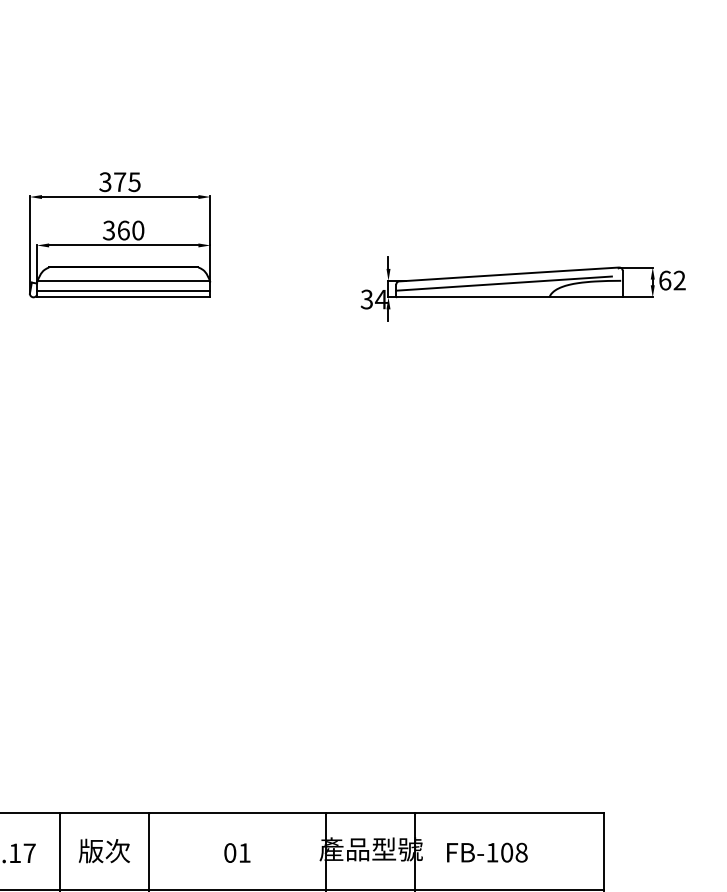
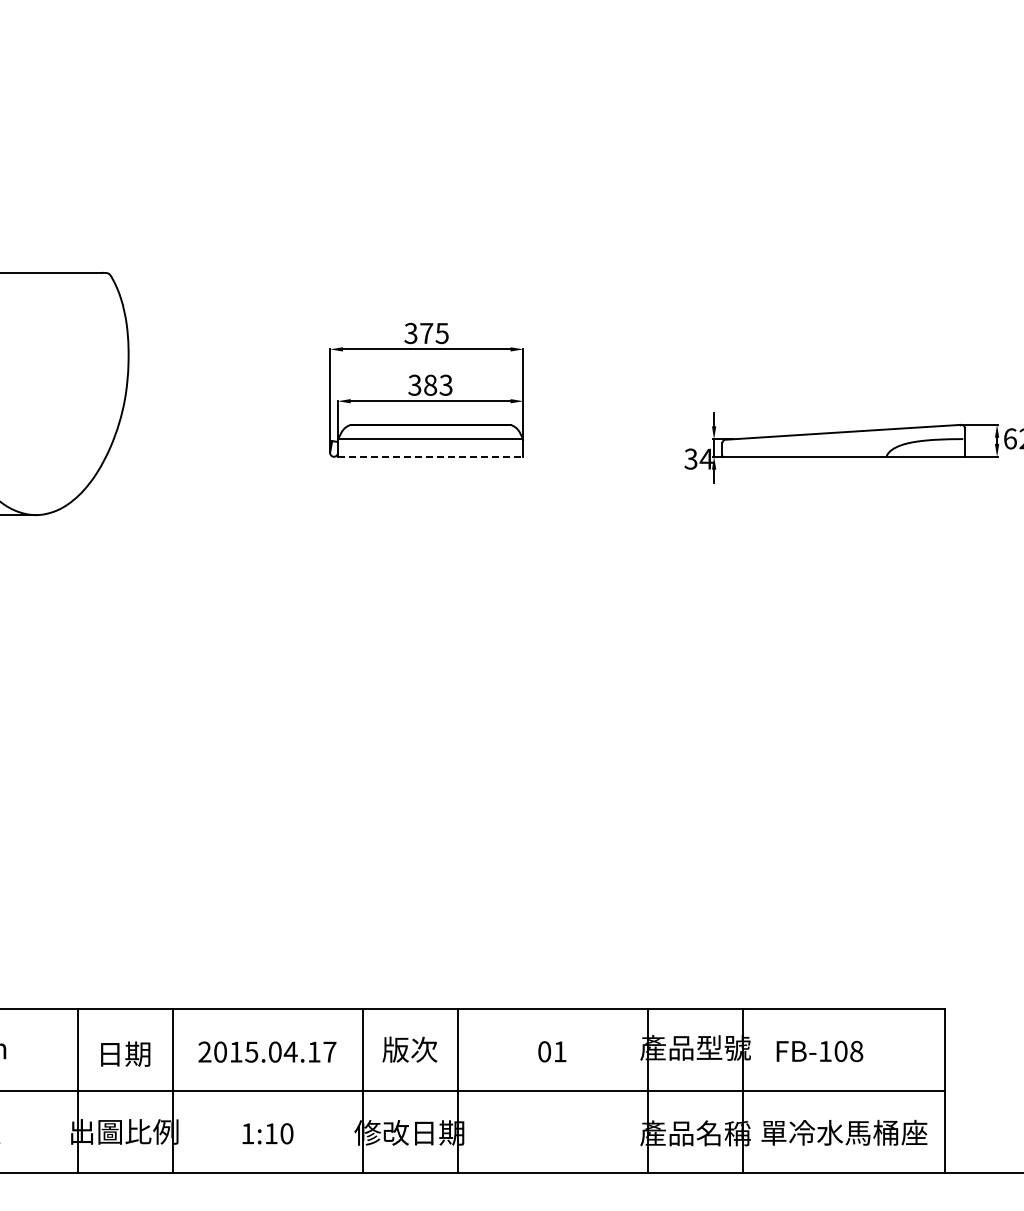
text: (131, 229) -> (438, 384), 360 -> 383
line: (503, 283) -> (837, 441), removed
line: (123, 290) -> (430, 449), removed
line: (123, 297) -> (430, 456), solid -> dashed

